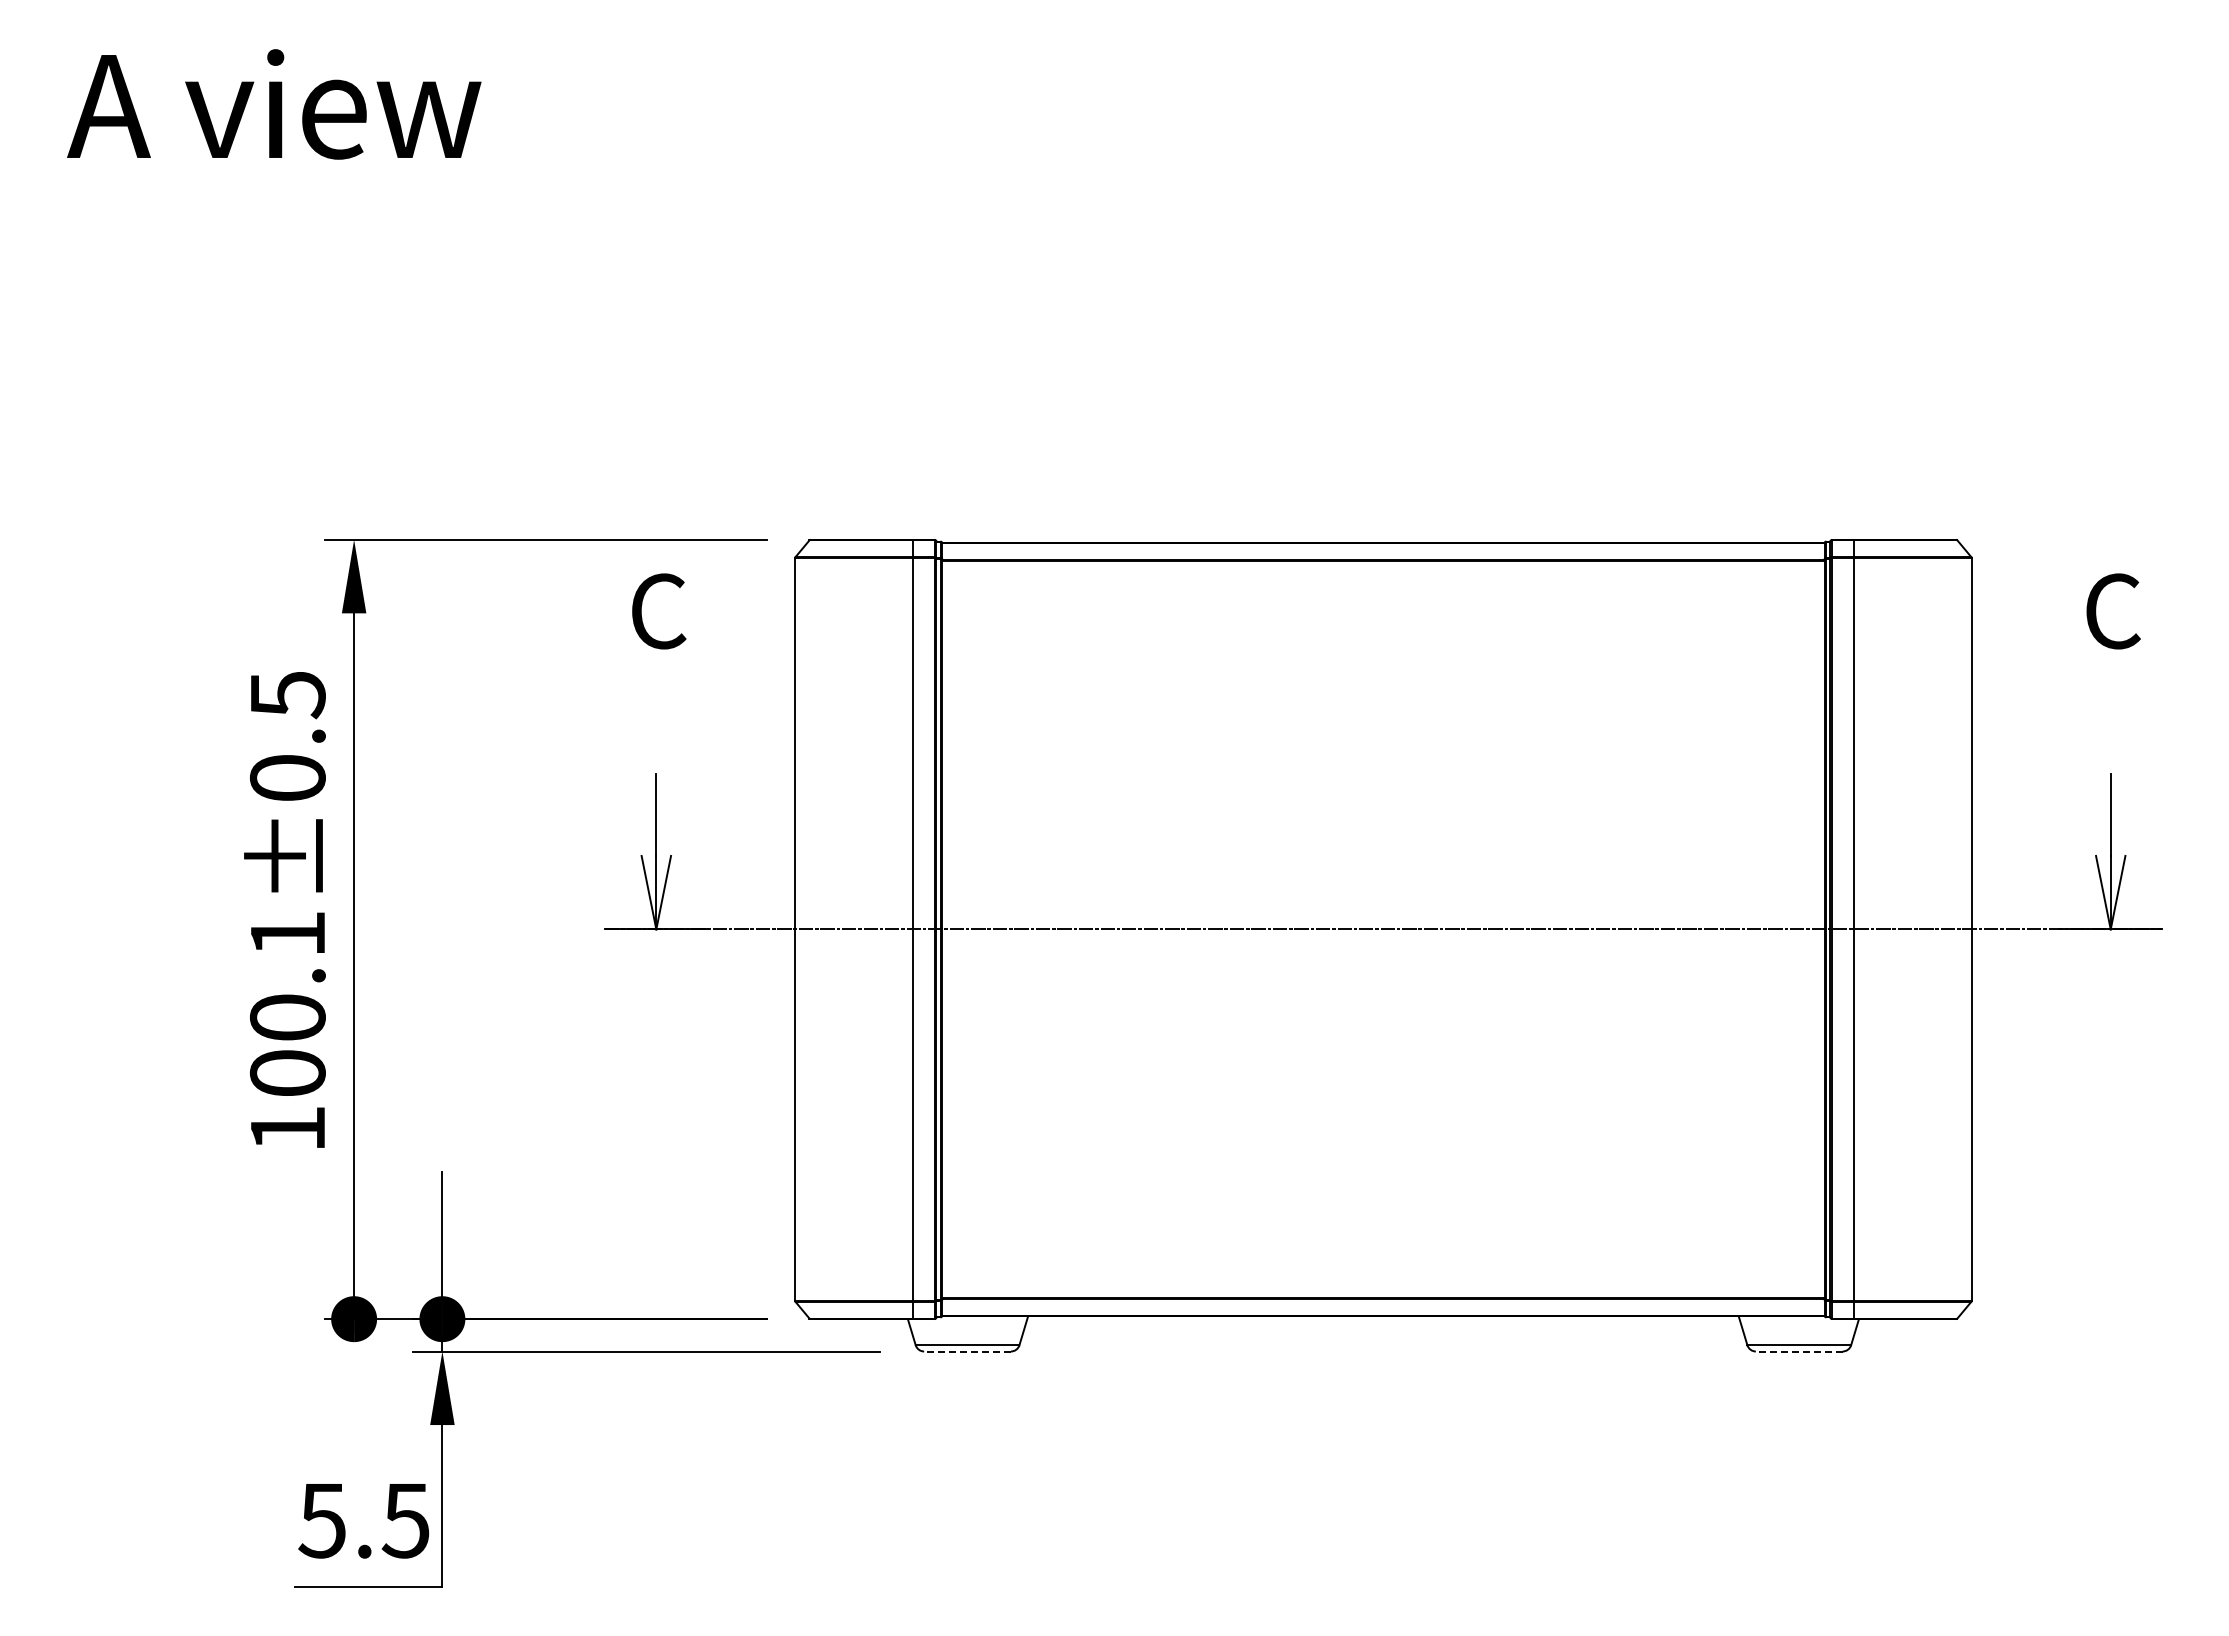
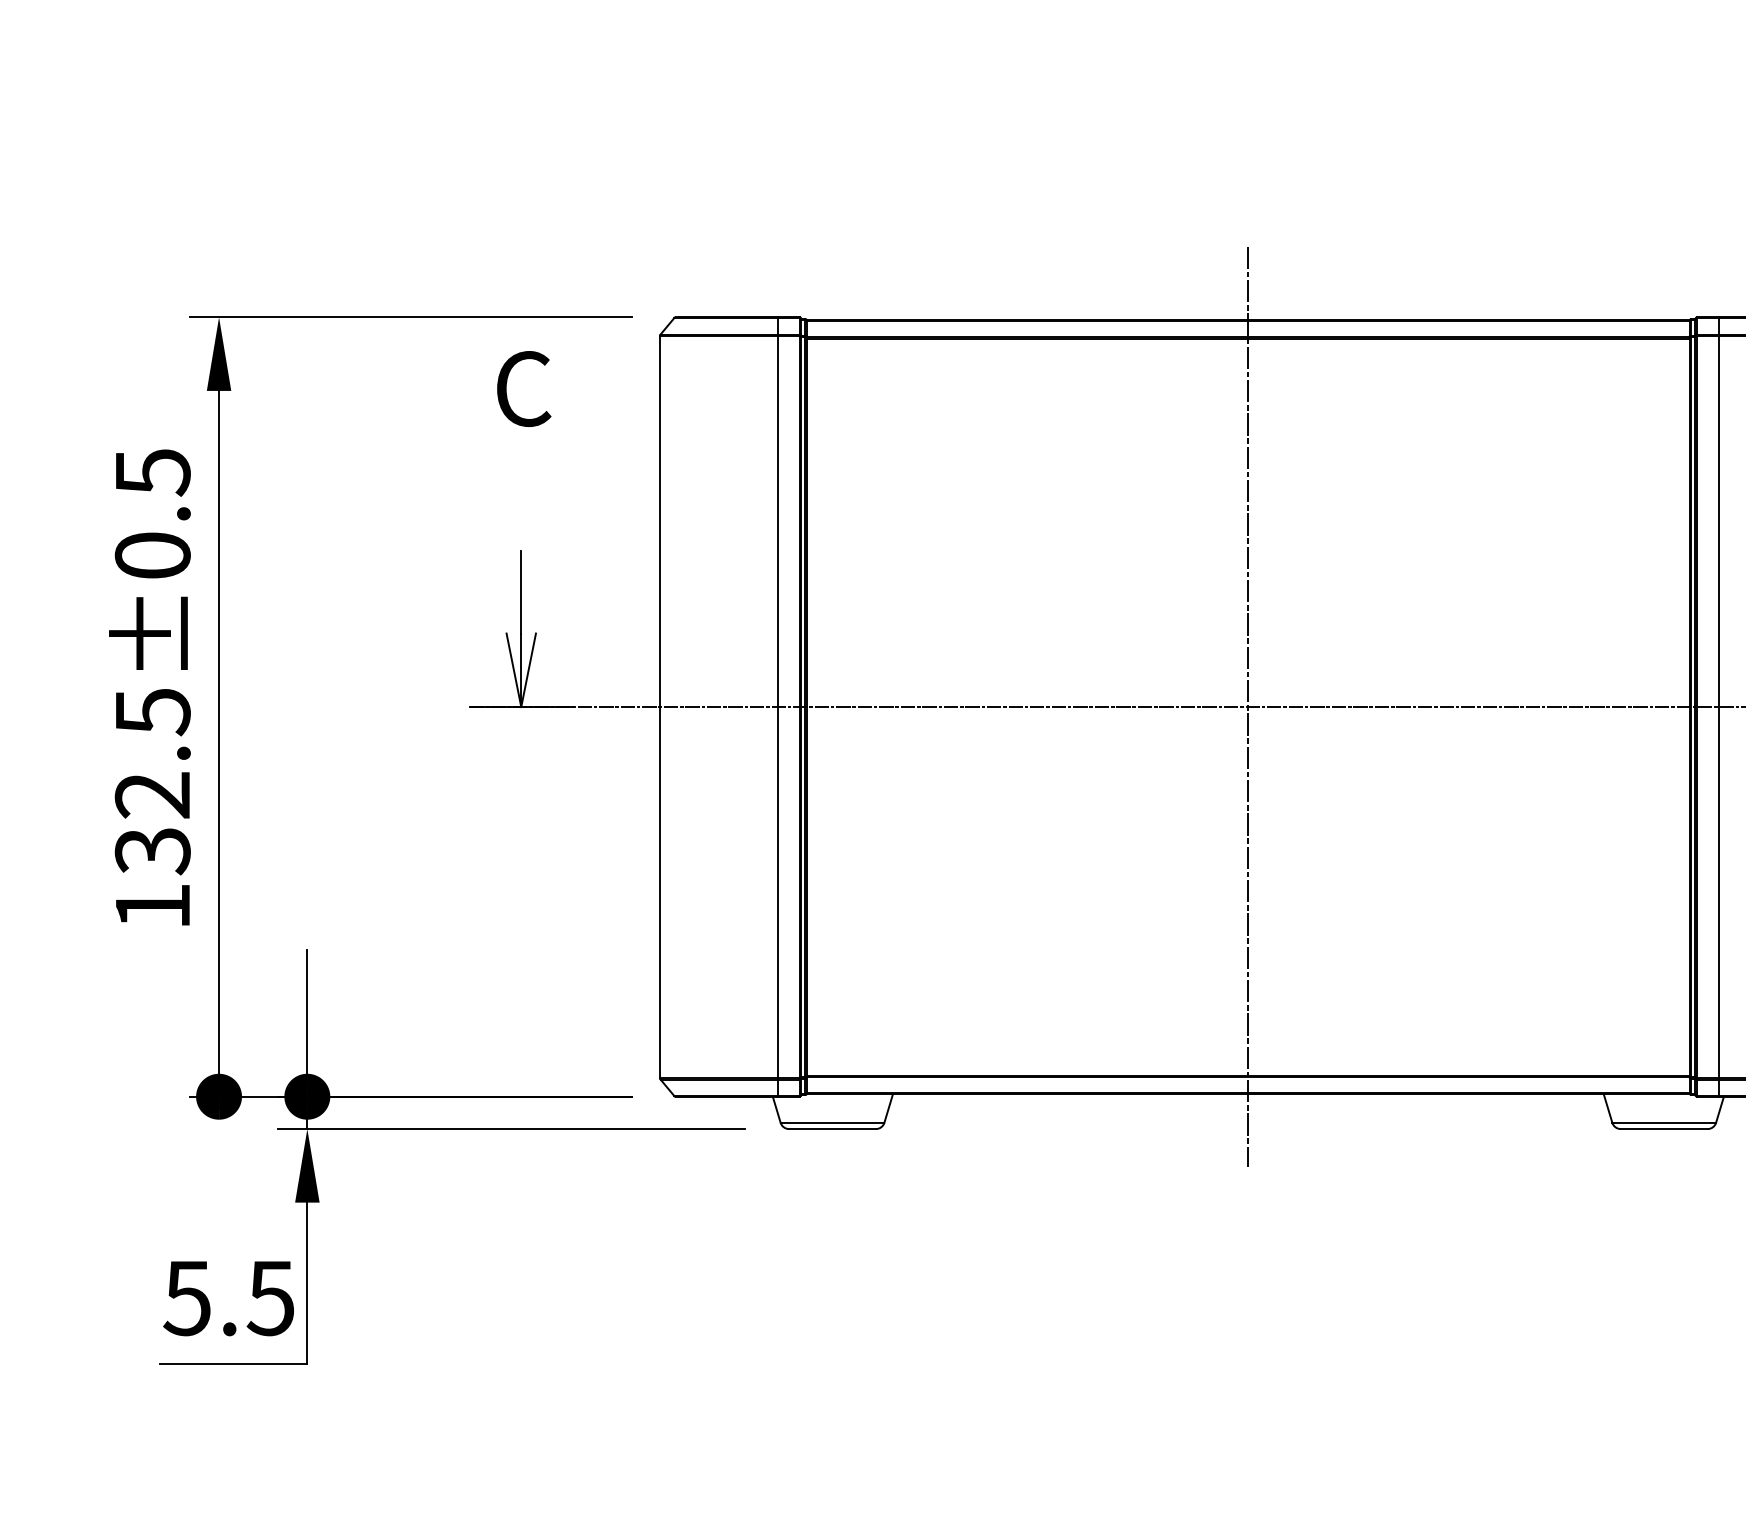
line: (1383, 929) -> (1248, 707), added
text: (287, 1004) -> (152, 782), 100.1±0.5 -> 132.5±0.5
line: (967, 1351) -> (832, 1129), dashed -> solid
line: (1798, 1351) -> (1663, 1129), dashed -> solid

